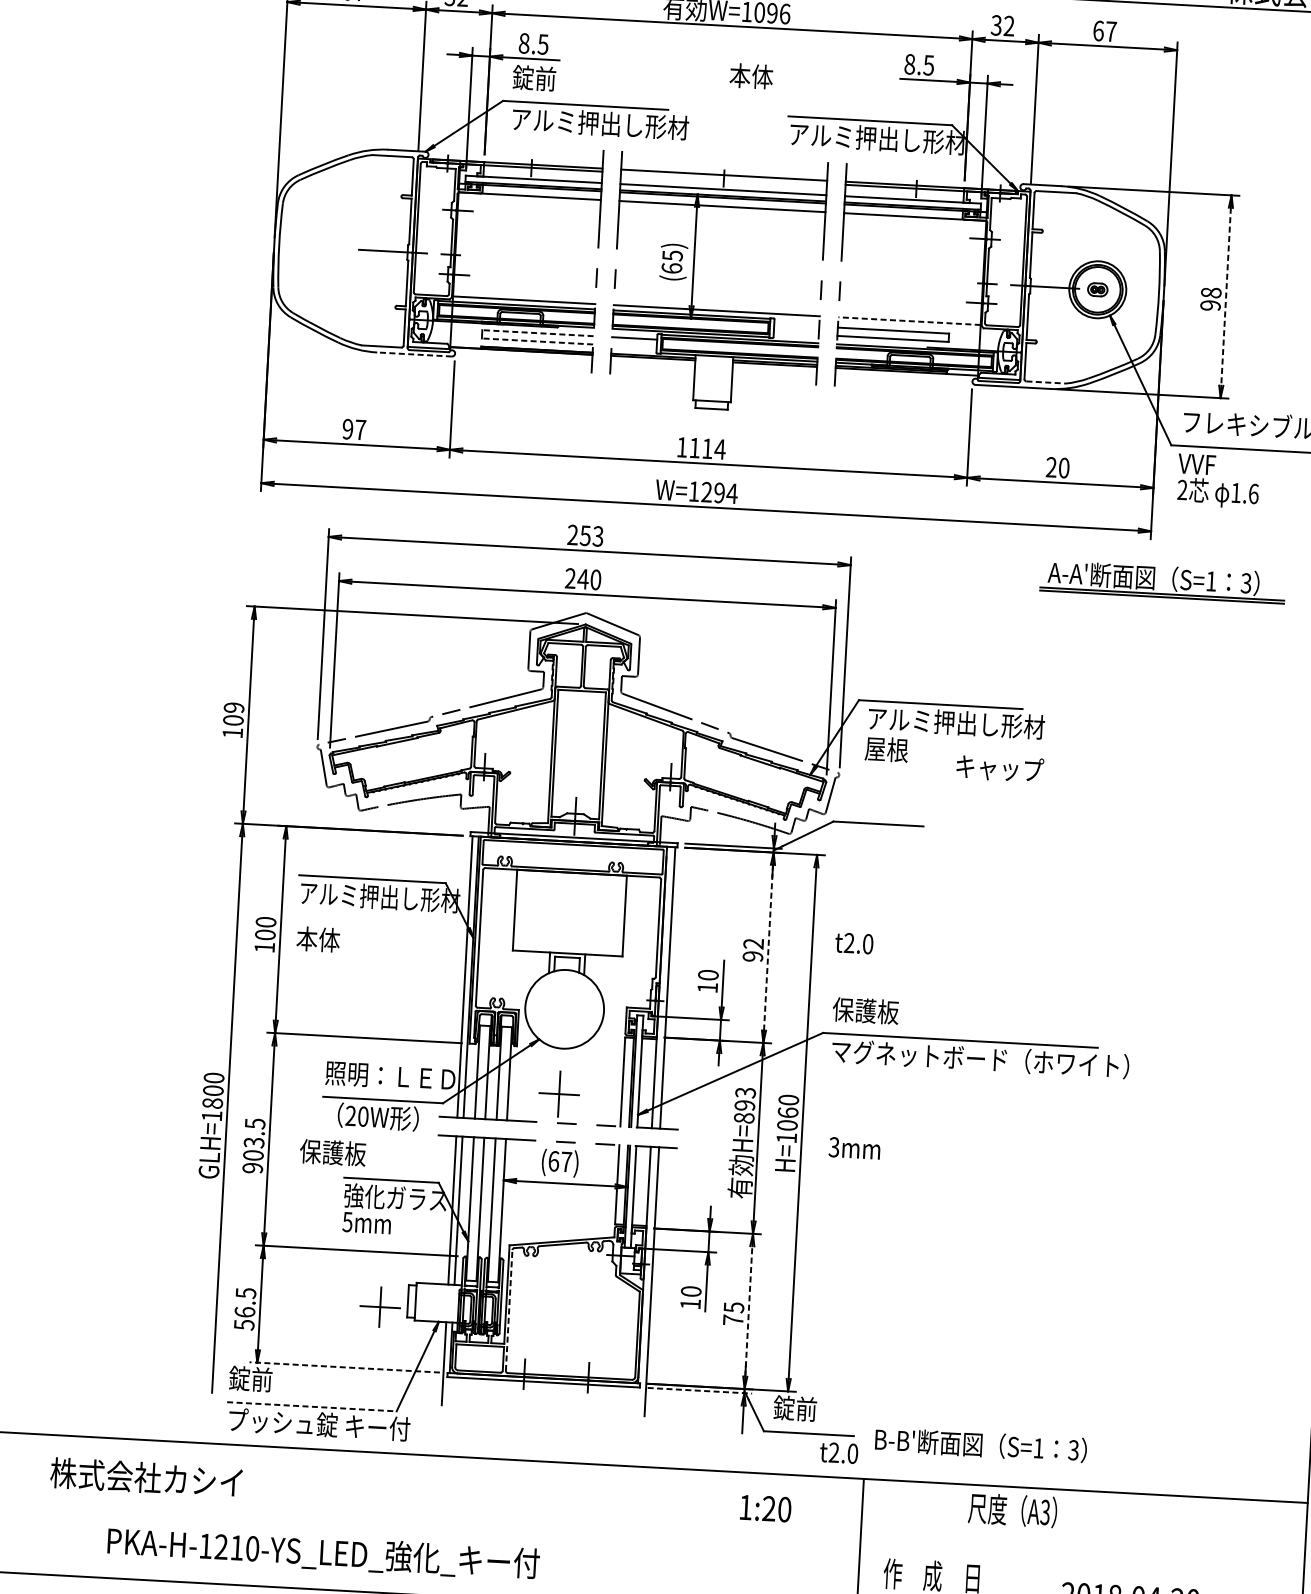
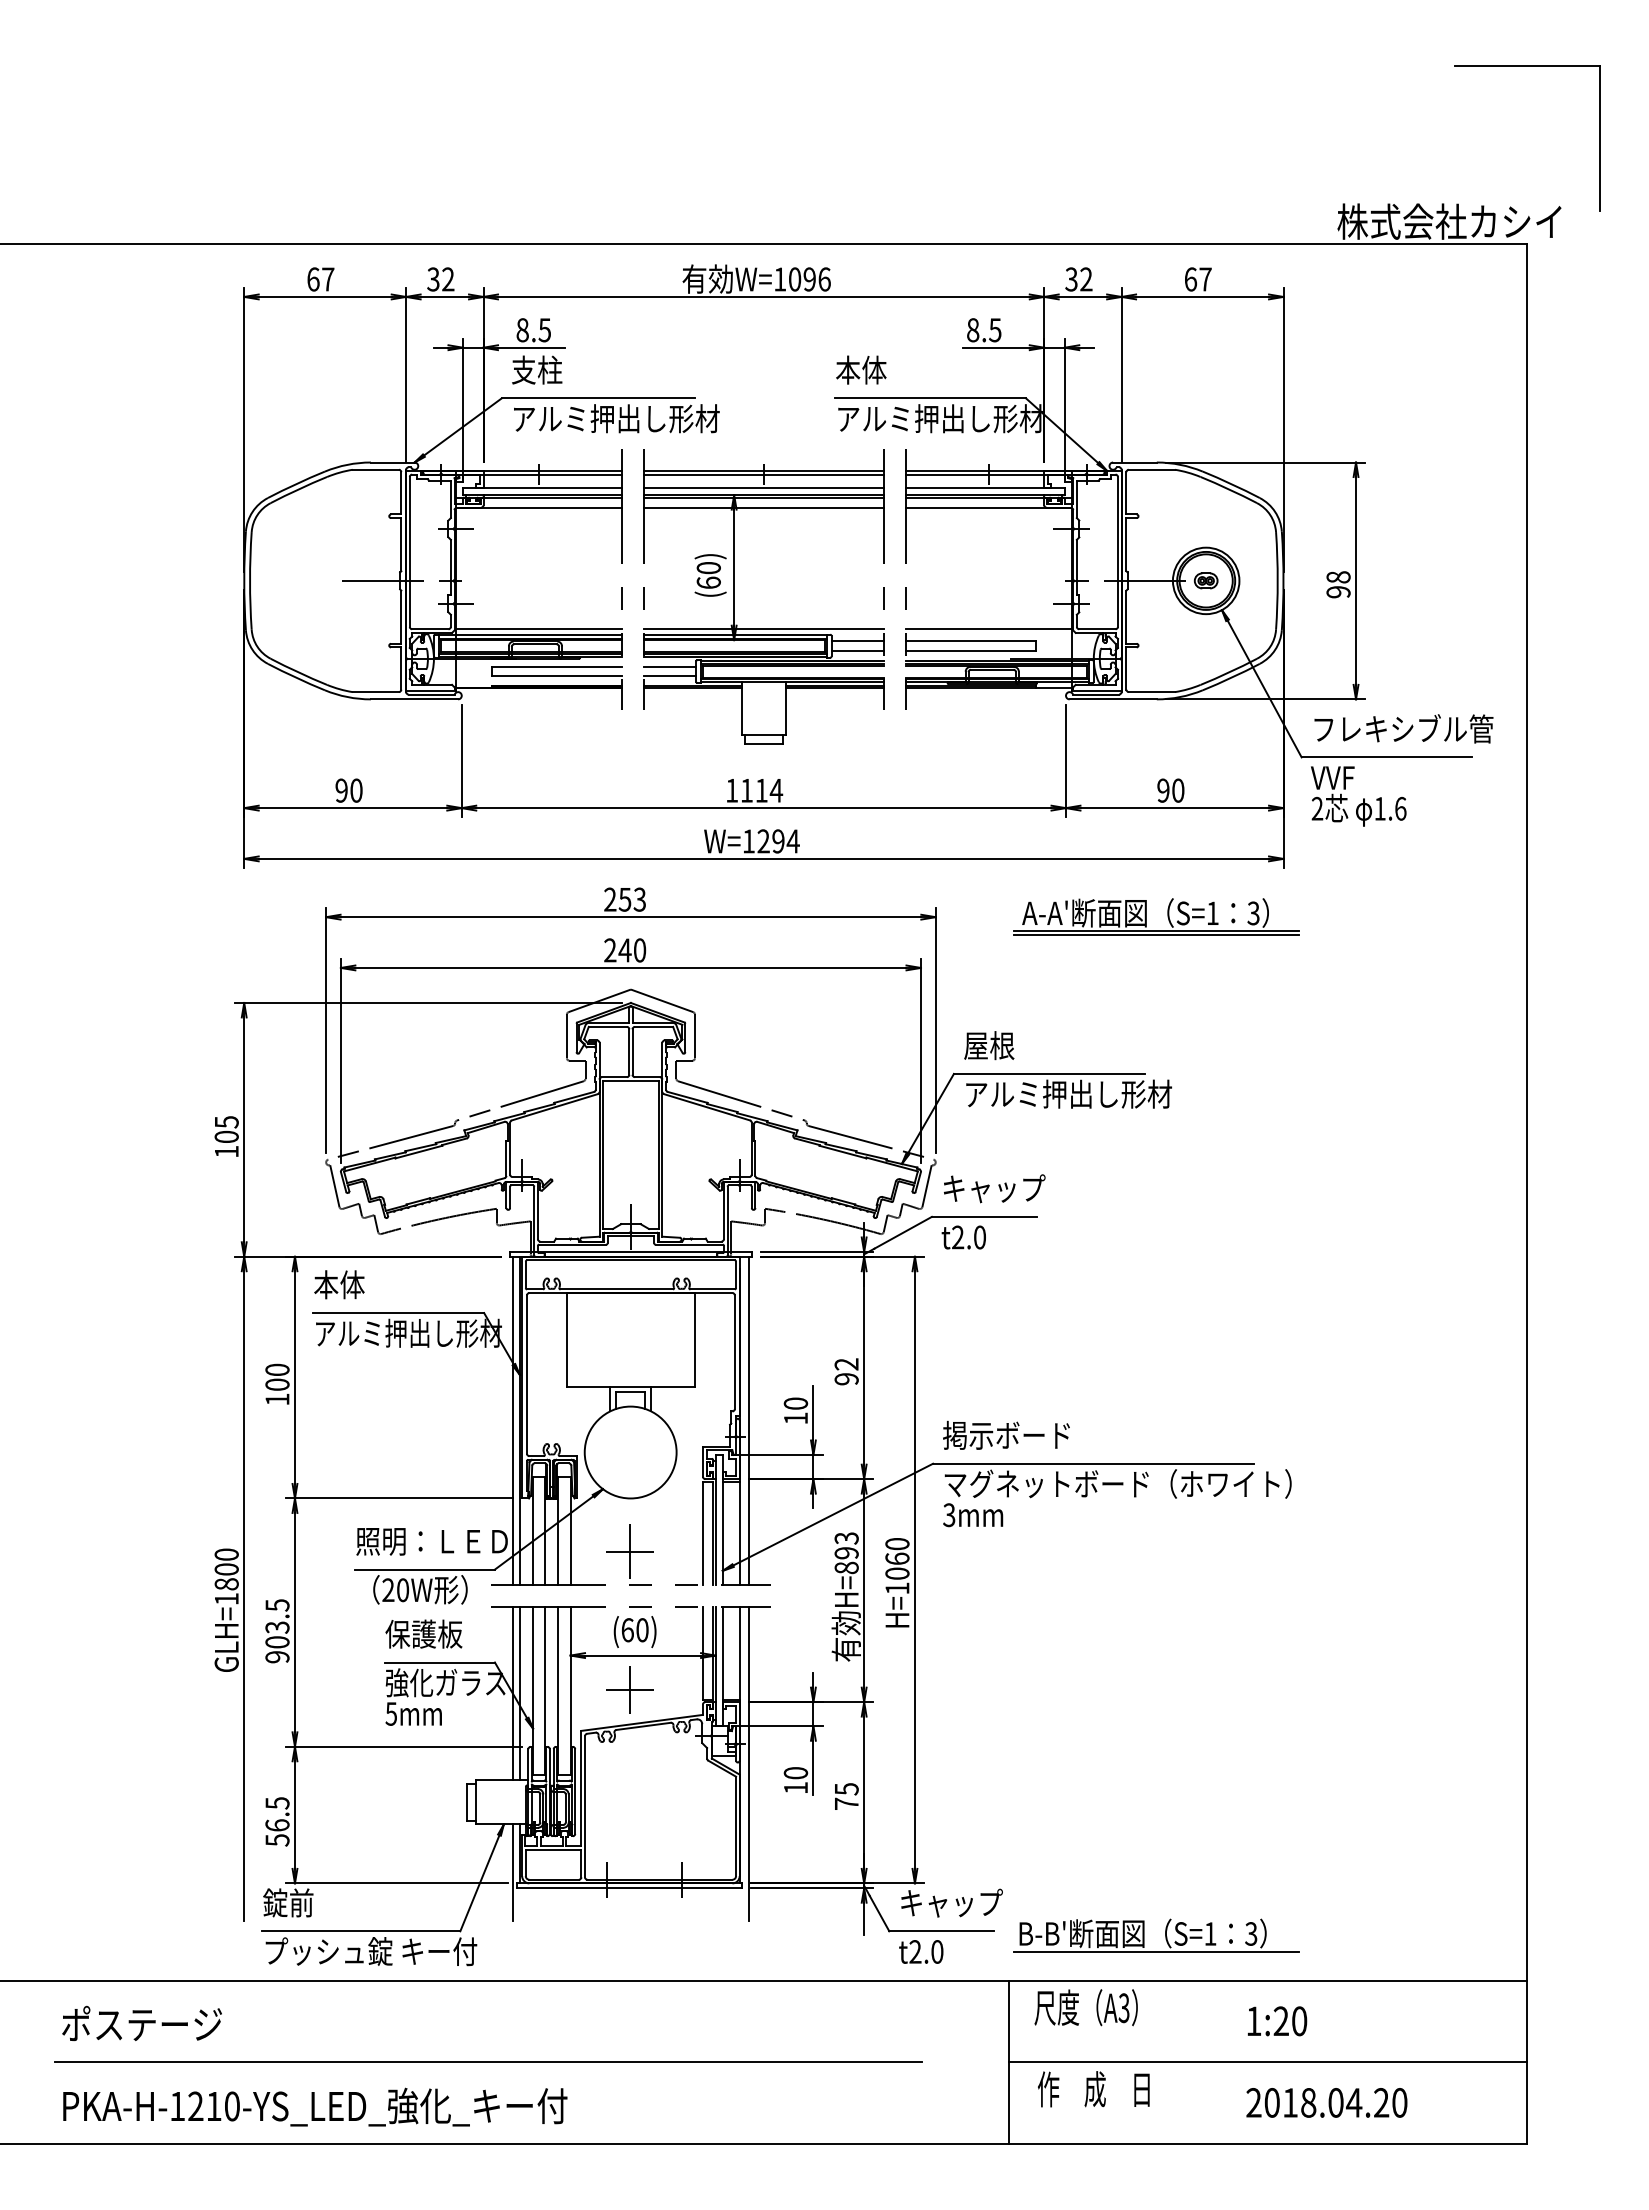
text: (751, 75) -> (861, 369), moved
text: (534, 77) -> (536, 369), 錠前 -> 支柱
line: (723, 178) -> (763, 474), added
text: (672, 256) -> (708, 568), (65) -> (60)
line: (1226, 296) -> (1356, 580), dashed -> solid
line: (909, 321) -> (988, 629), dashed -> solid
line: (796, 325) -> (857, 641), added
line: (537, 332) -> (556, 666), dashed -> solid
line: (796, 334) -> (857, 651), added
line: (537, 341) -> (556, 676), dashed -> solid
line: (633, 346) -> (669, 676), added
line: (414, 354) -> (414, 699), dashed -> solid
line: (1046, 382) -> (1152, 692), dashed -> solid
text: (360, 429) -> (356, 790), 97 -> 90
text: (1051, 467) -> (1163, 790), 20 -> 90
part: (1154, 581) -> (1146, 916), moved
text: (233, 708) -> (226, 1122), 109 -> 105
text: (886, 749) -> (989, 1045), moved
text: (1000, 768) -> (994, 1188), moved
text: (318, 939) -> (339, 1284), moved
text: (854, 943) -> (963, 1237), moved
line: (768, 947) -> (864, 1367), dashed -> solid
text: (887, 1011) -> (1006, 1434), 保護板 -> 掲示ボード
text: (854, 1148) -> (973, 1515), moved
text: (332, 1152) -> (423, 1633), moved
text: (566, 1162) -> (642, 1630), (67) -> (60)
part: (380, 1306) -> (629, 1689), moved
line: (509, 1310) -> (585, 1806), dashed -> solid
line: (749, 1311) -> (864, 1792), dashed -> solid
line: (344, 1367) -> (396, 1883), dashed -> solid
line: (700, 1391) -> (812, 1888), dashed -> solid
line: (312, 1406) -> (361, 1931), dashed -> solid
text: (817, 1409) -> (950, 1902), 錠前 -> キャップ
text: (839, 1452) -> (921, 1951), moved
line: (991, 1460) -> (1156, 1951), added
text: (146, 1476) -> (173, 2023), 株式会社カシイ -> ポステージ
text: (765, 1508) -> (1277, 2021), moved
text: (1012, 1510) -> (1085, 2007), moved
line: (414, 1524) -> (488, 2062), added
text: (323, 1552) -> (315, 2106), moved
line: (1081, 1561) -> (1267, 2062), added

